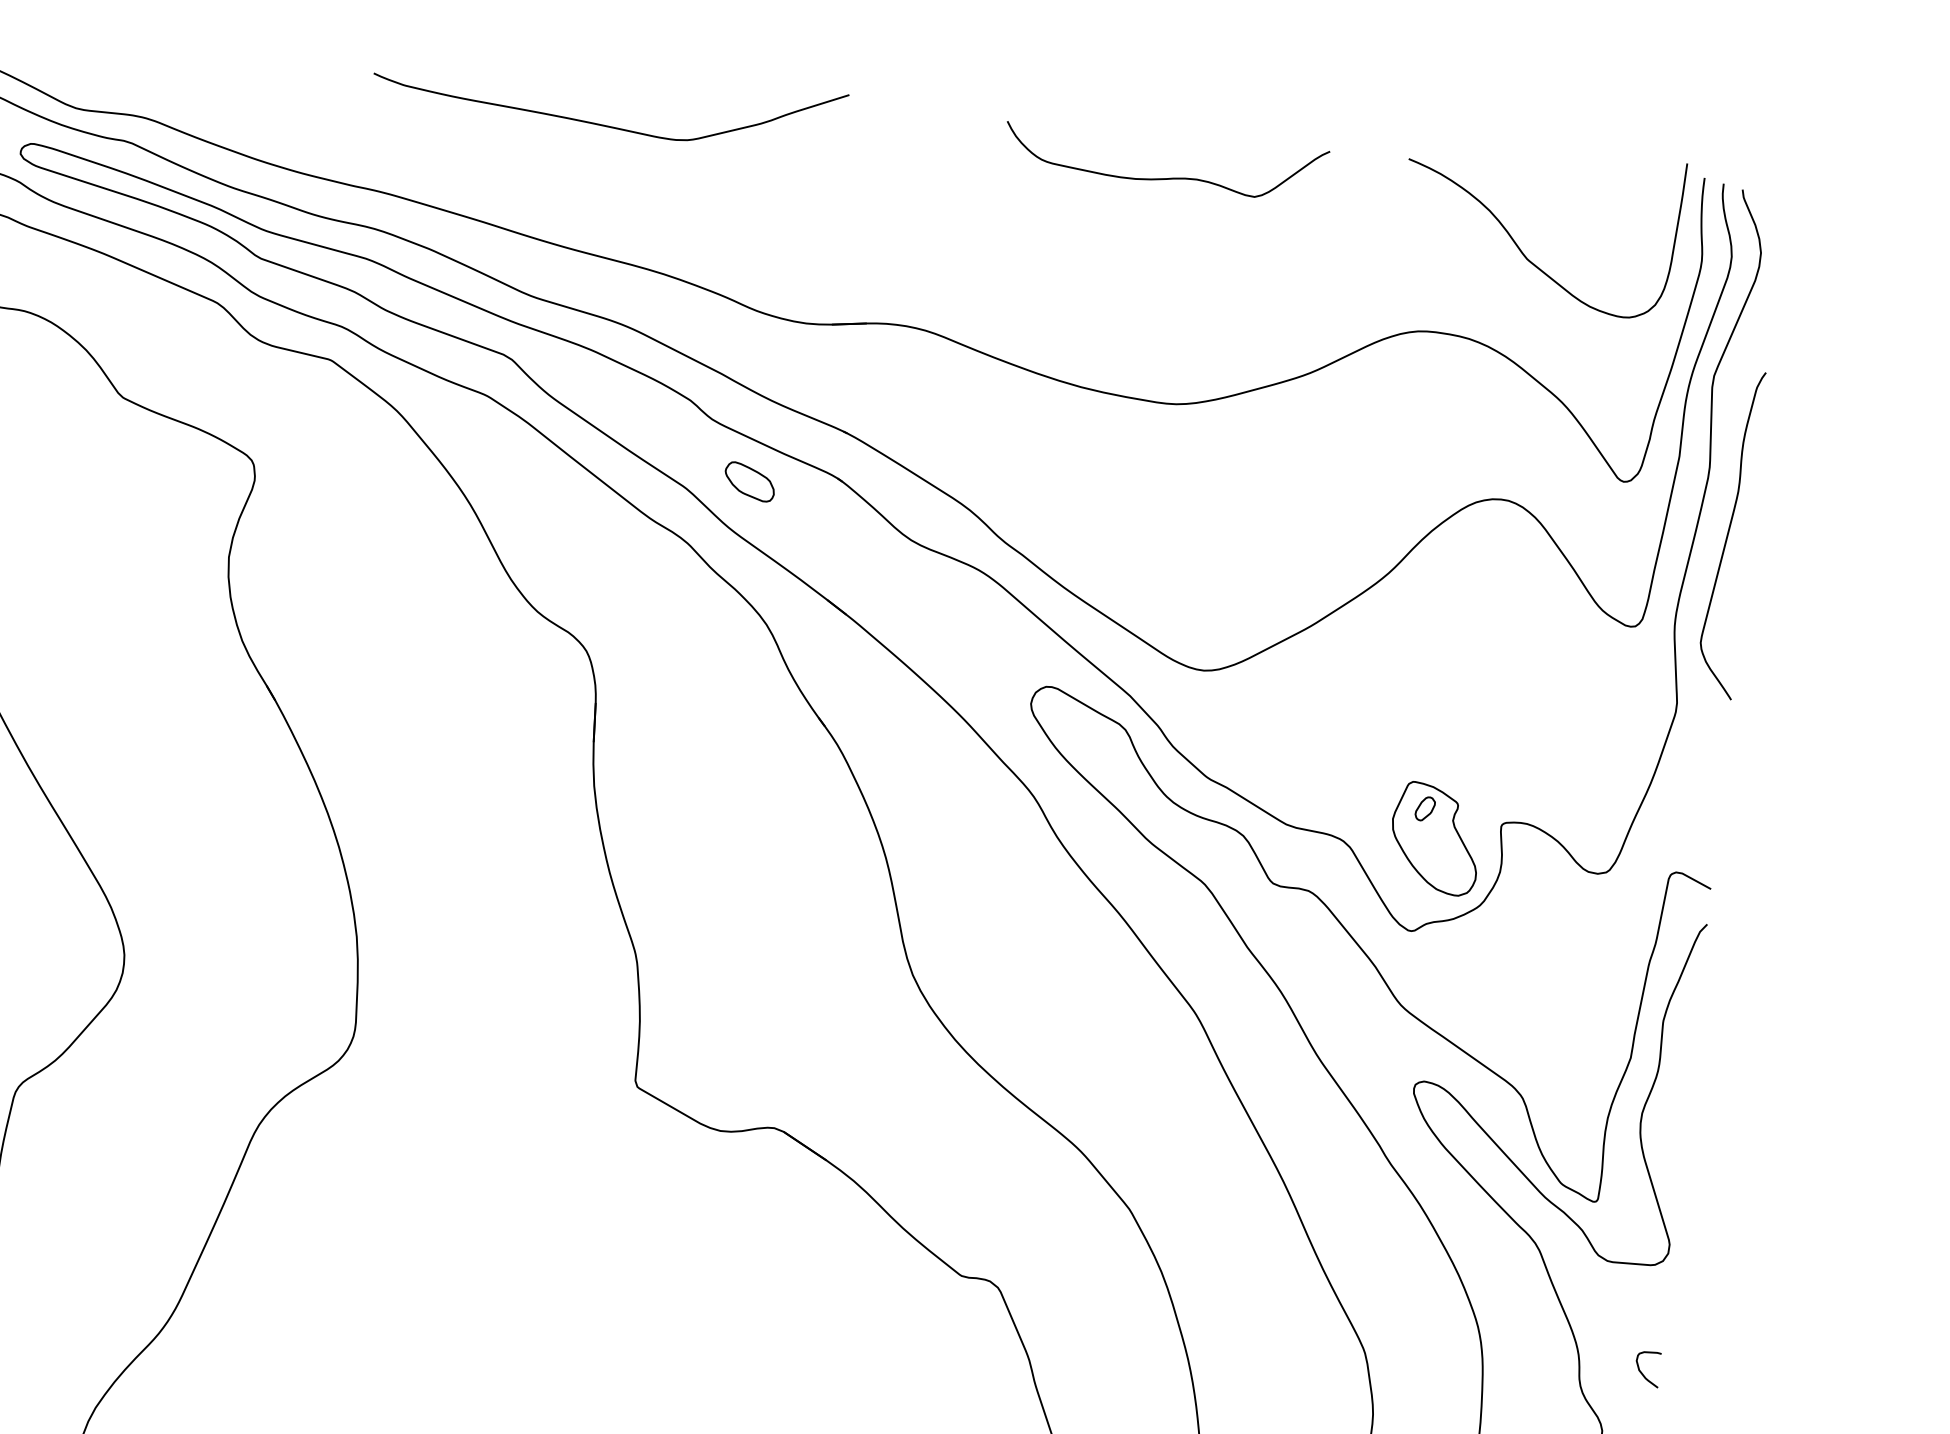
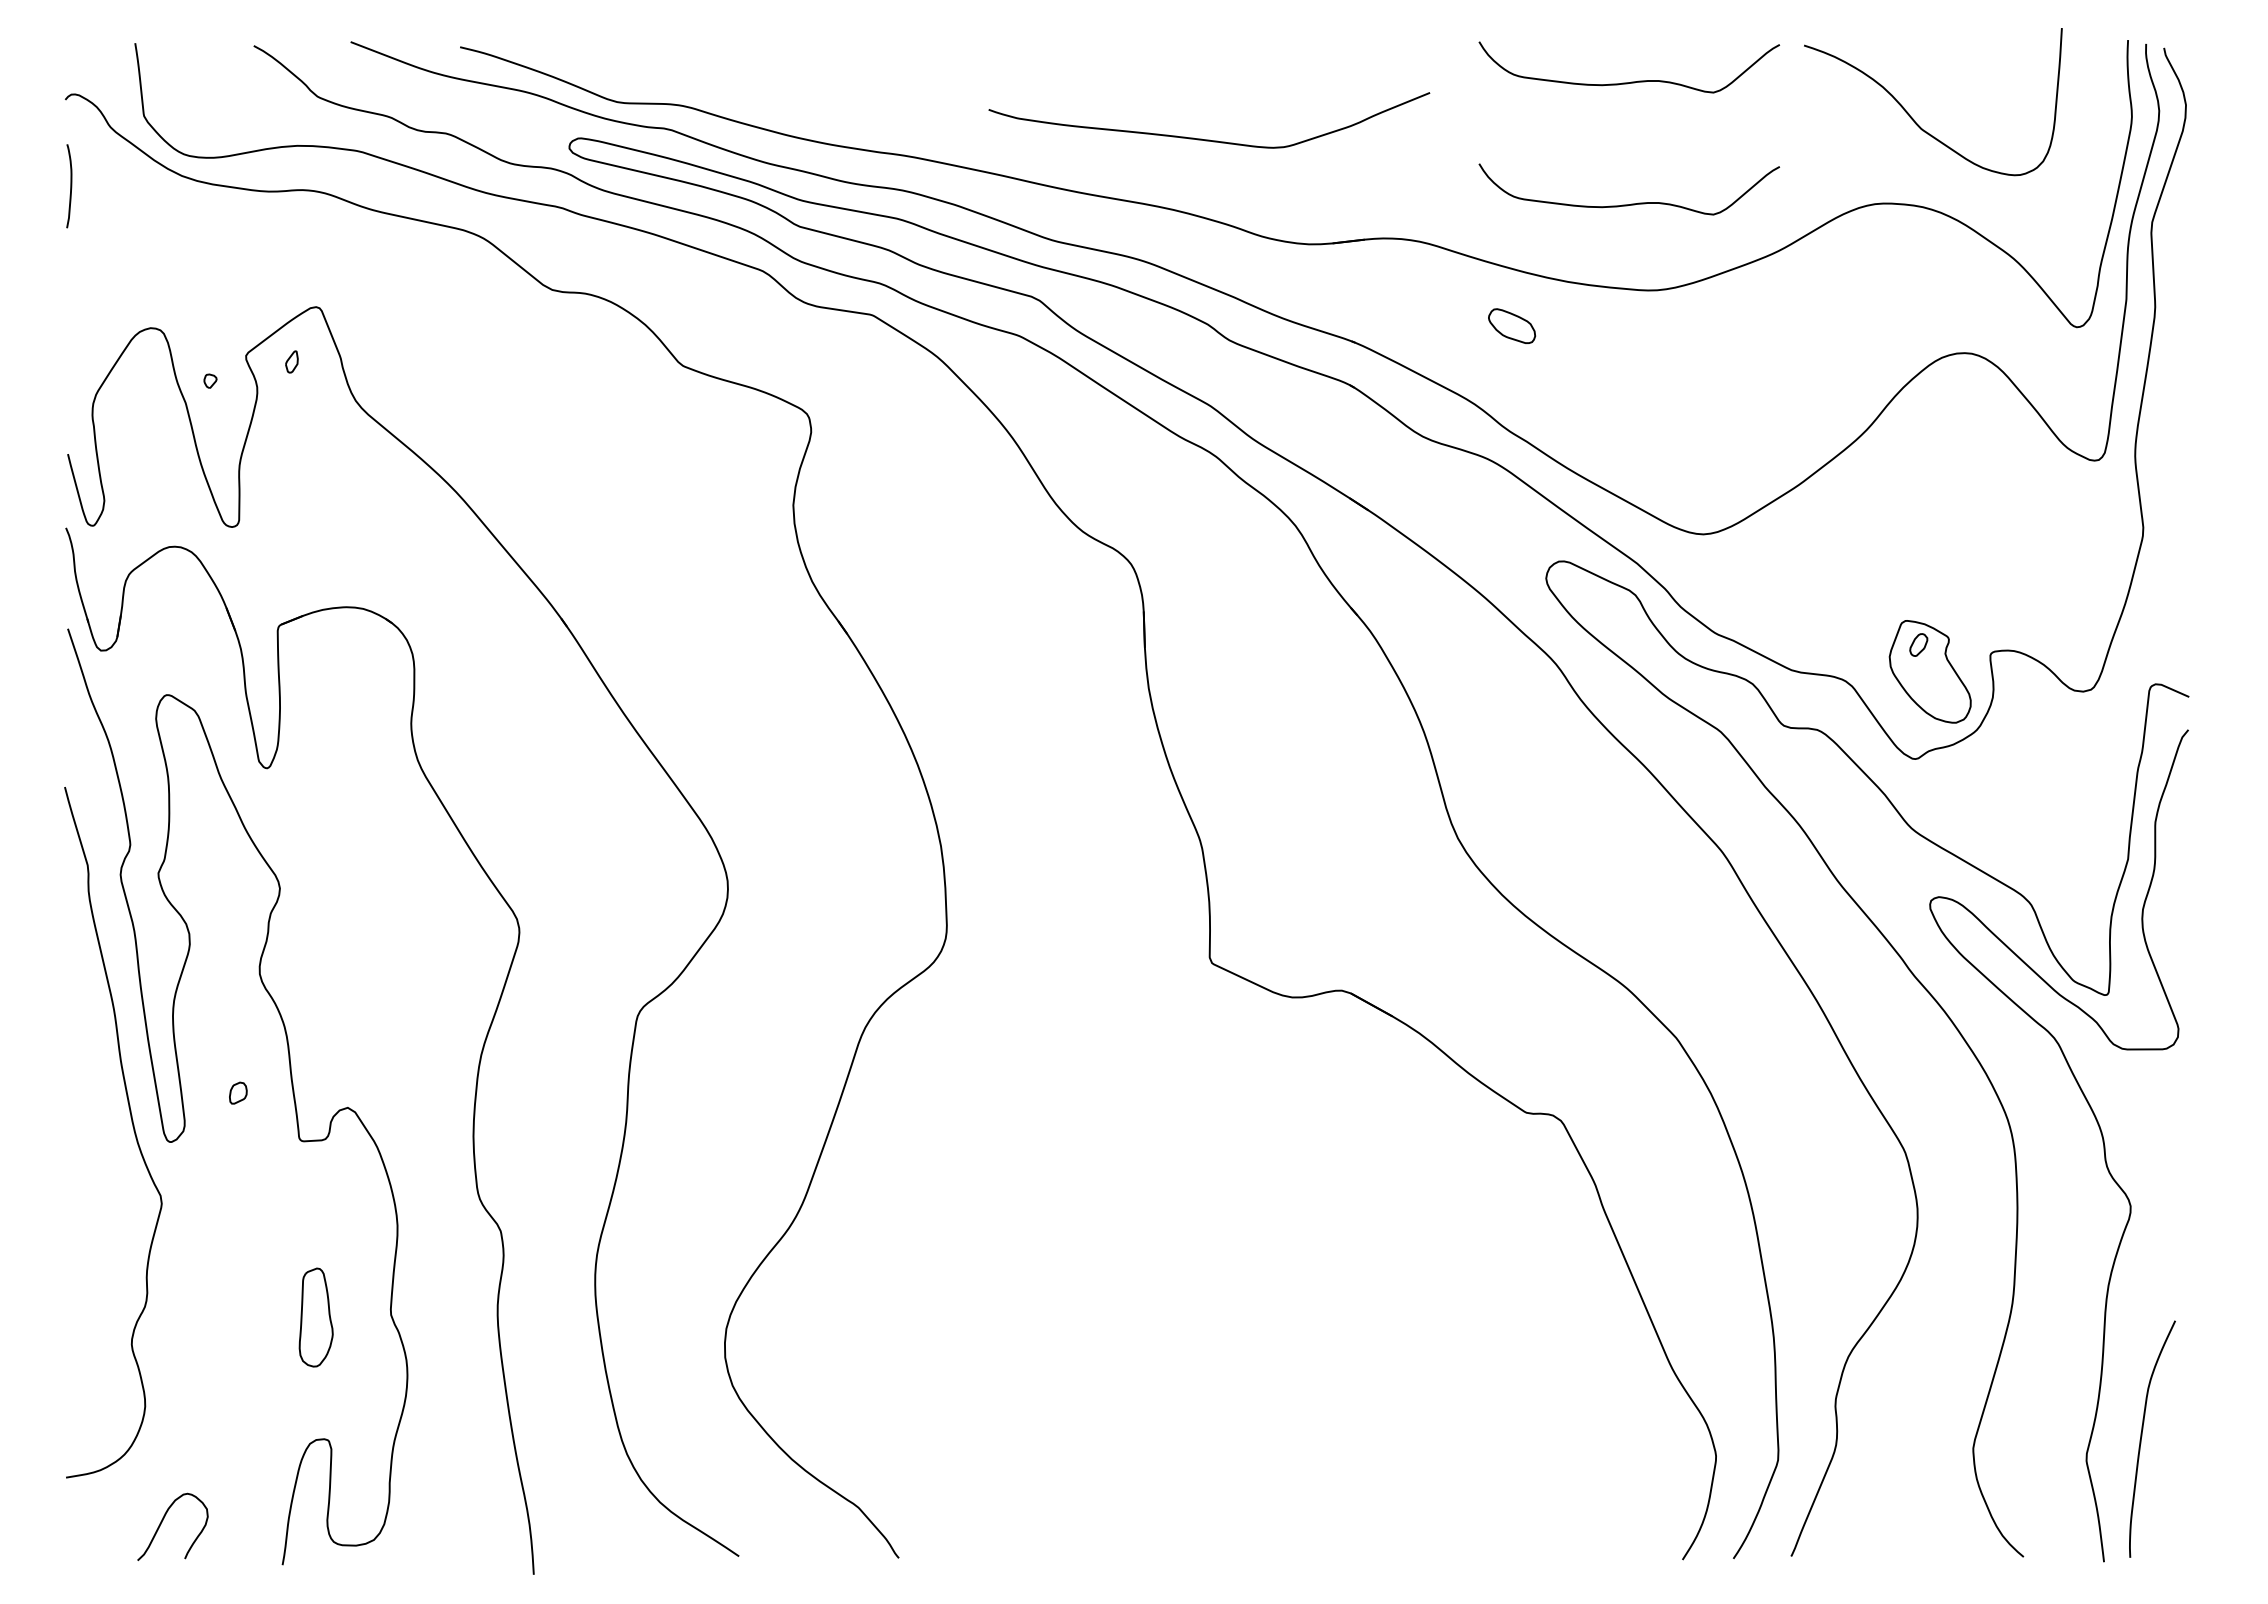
curve: (608, 125) -> (1209, 139), moved
curve: (1520, 248) -> (1914, 119), moved
curve: (1156, 308) -> (1631, 203), added
part: (750, 481) -> (1512, 325), moved
curve: (1729, 534) -> (2178, 367), removed
curve: (1642, 1372) -> (2163, 1149), removed

